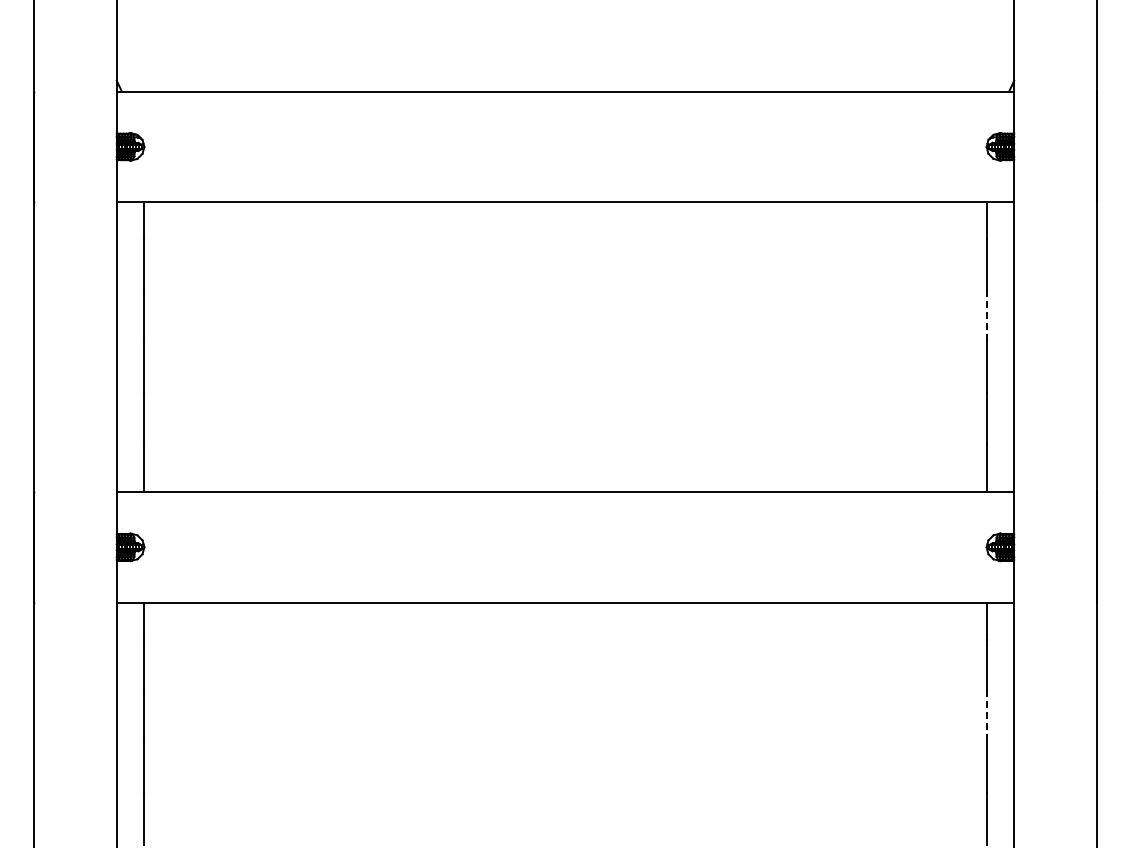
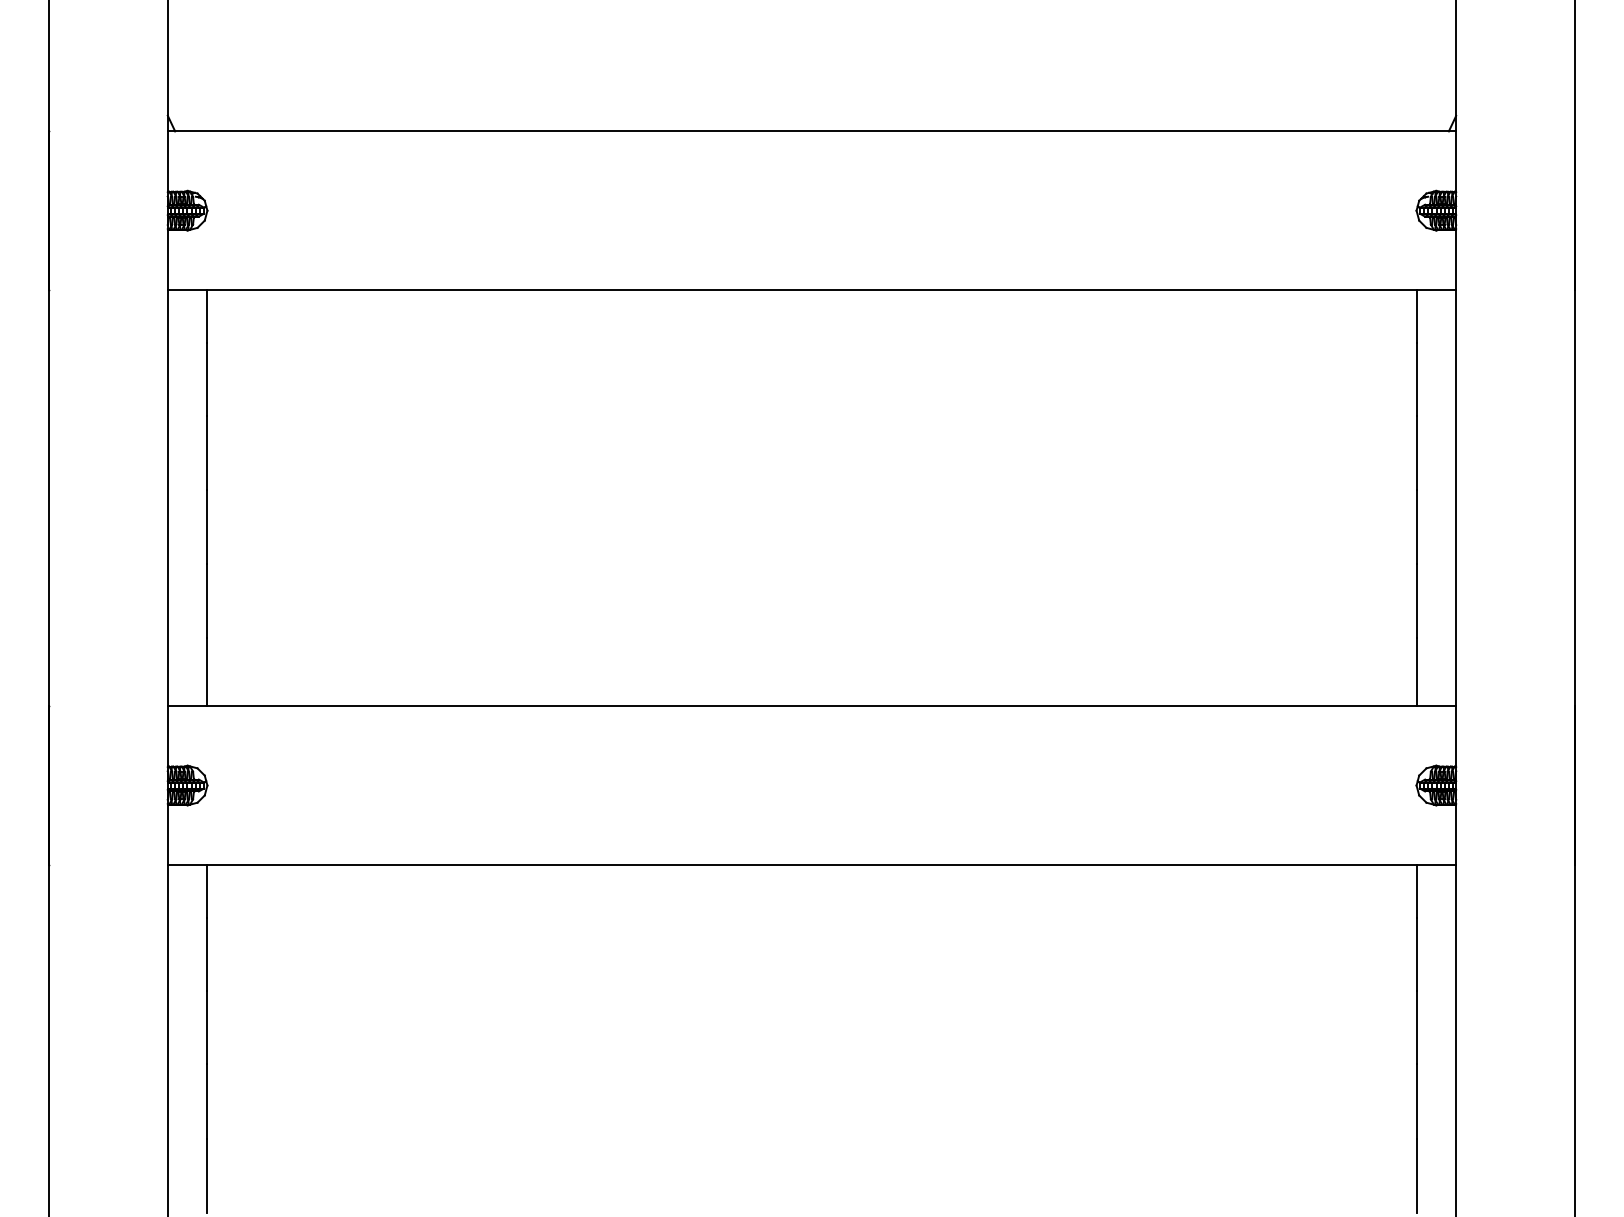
line: (986, 315) -> (1416, 452), dashed -> solid
line: (986, 715) -> (1416, 1026), dashed -> solid

